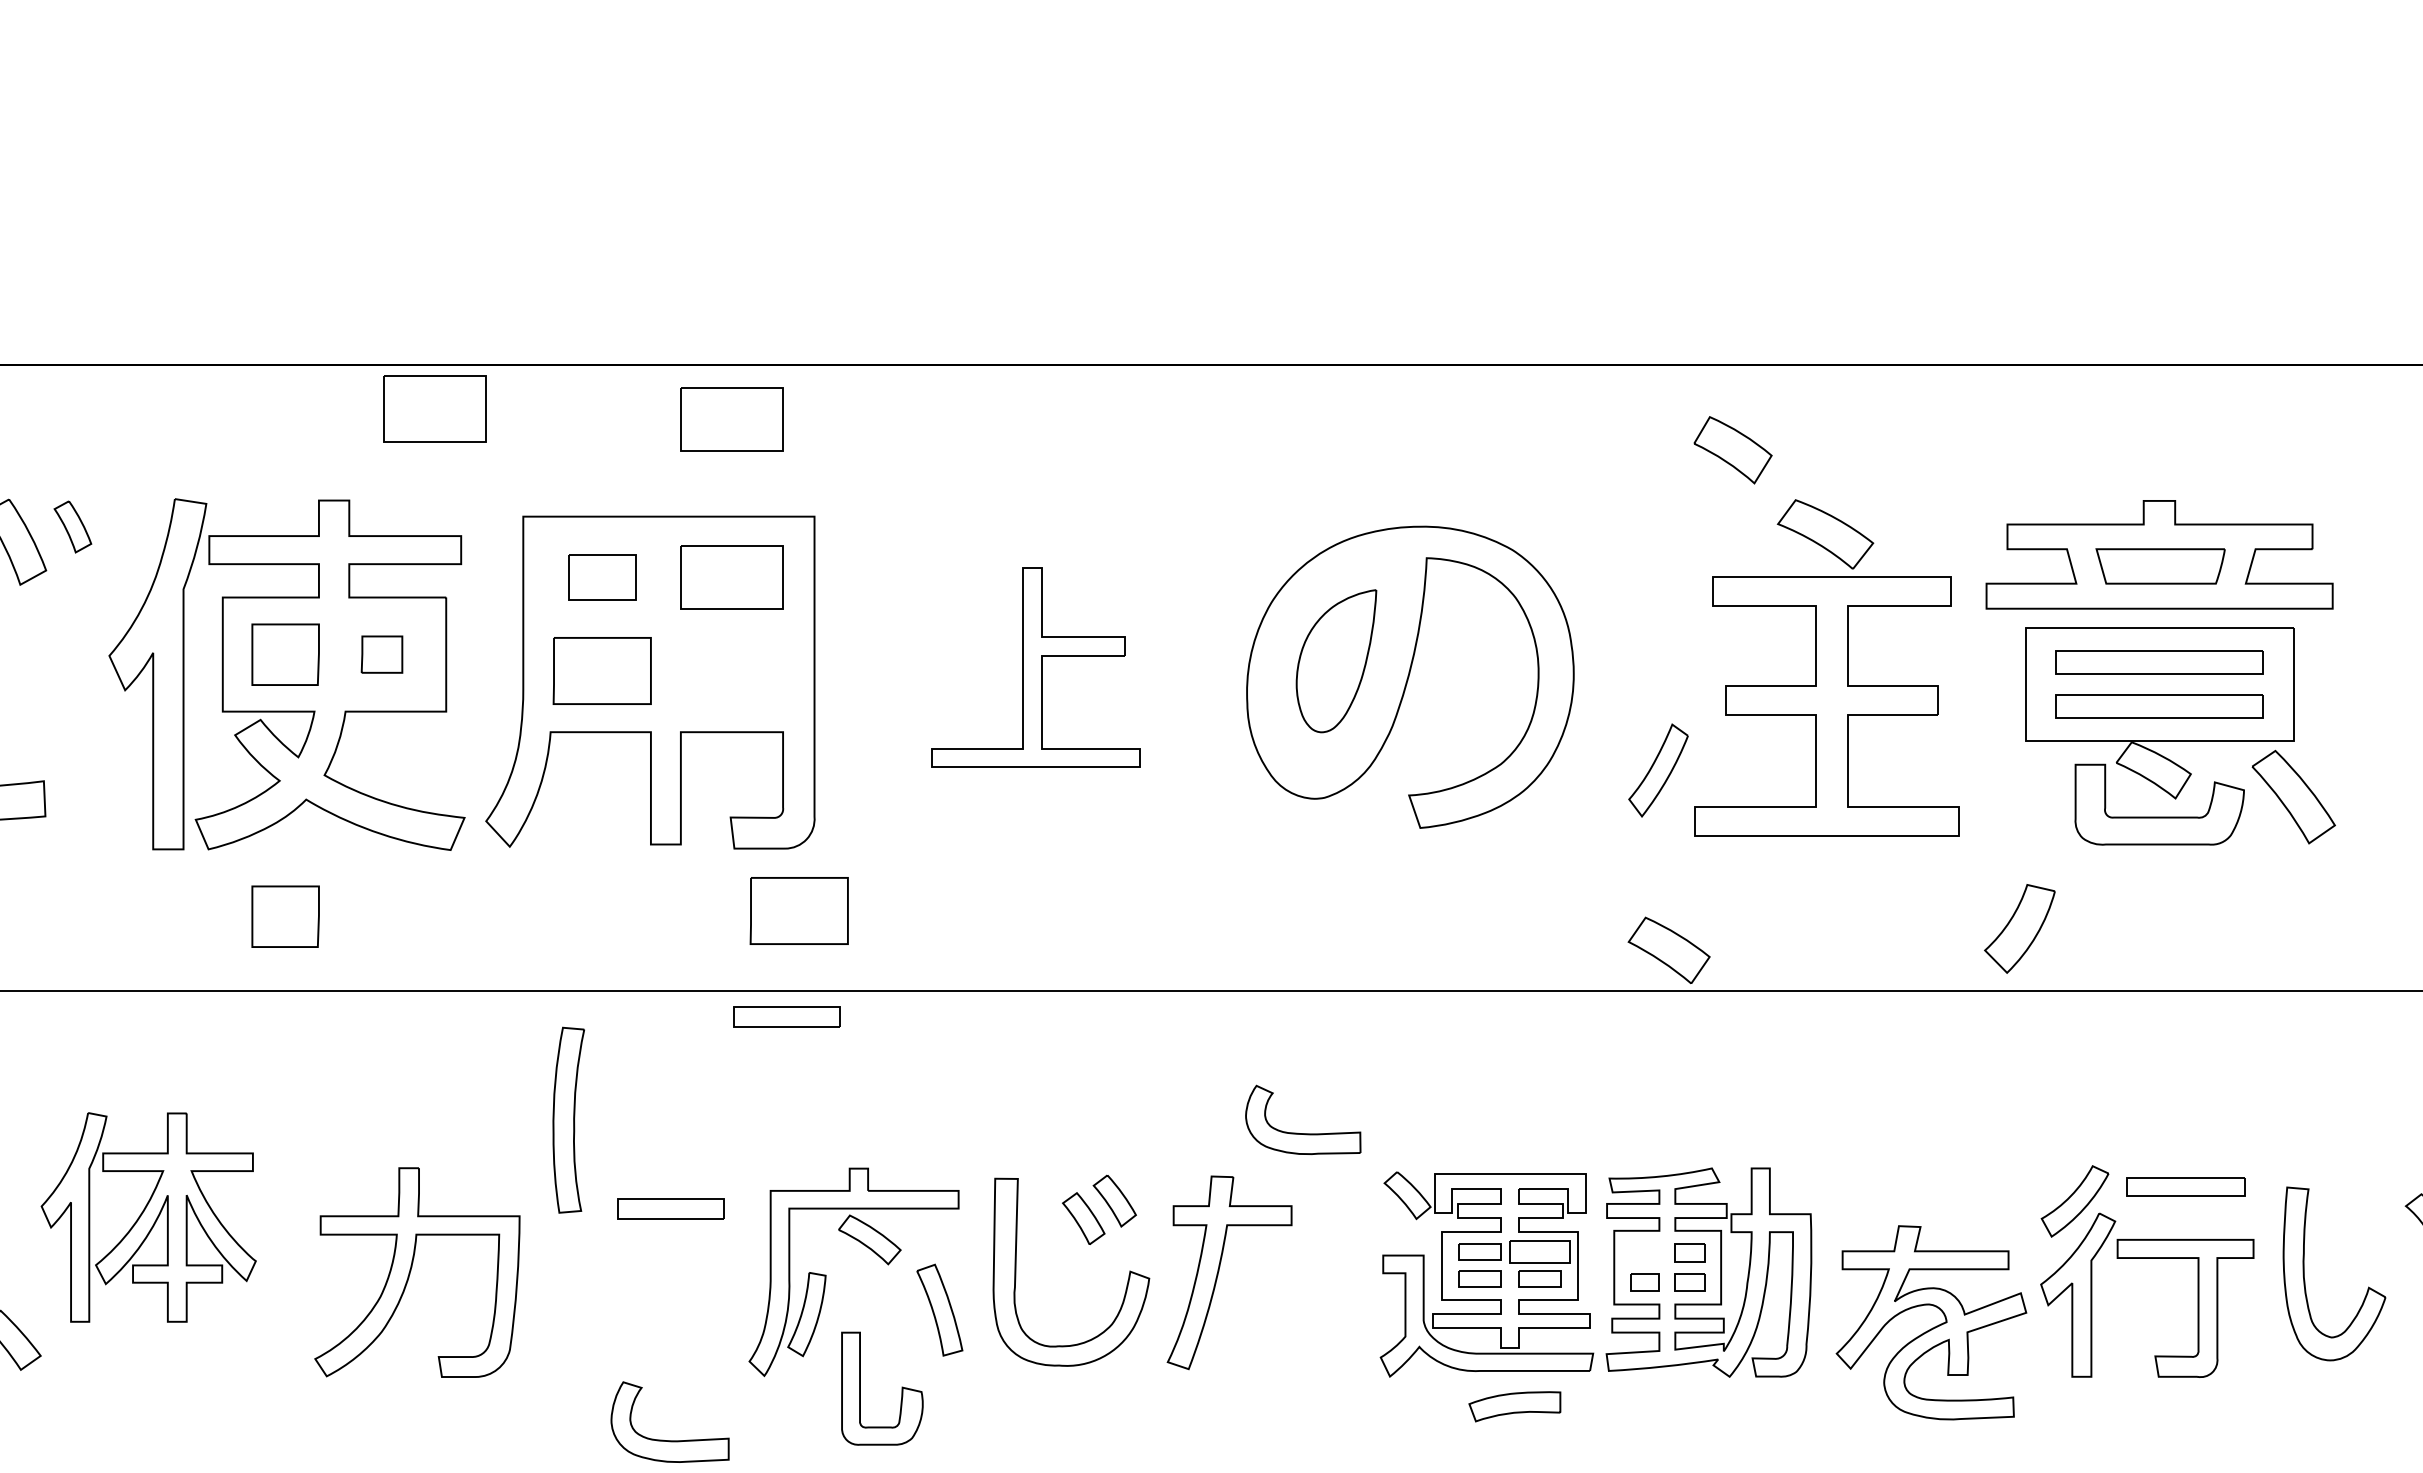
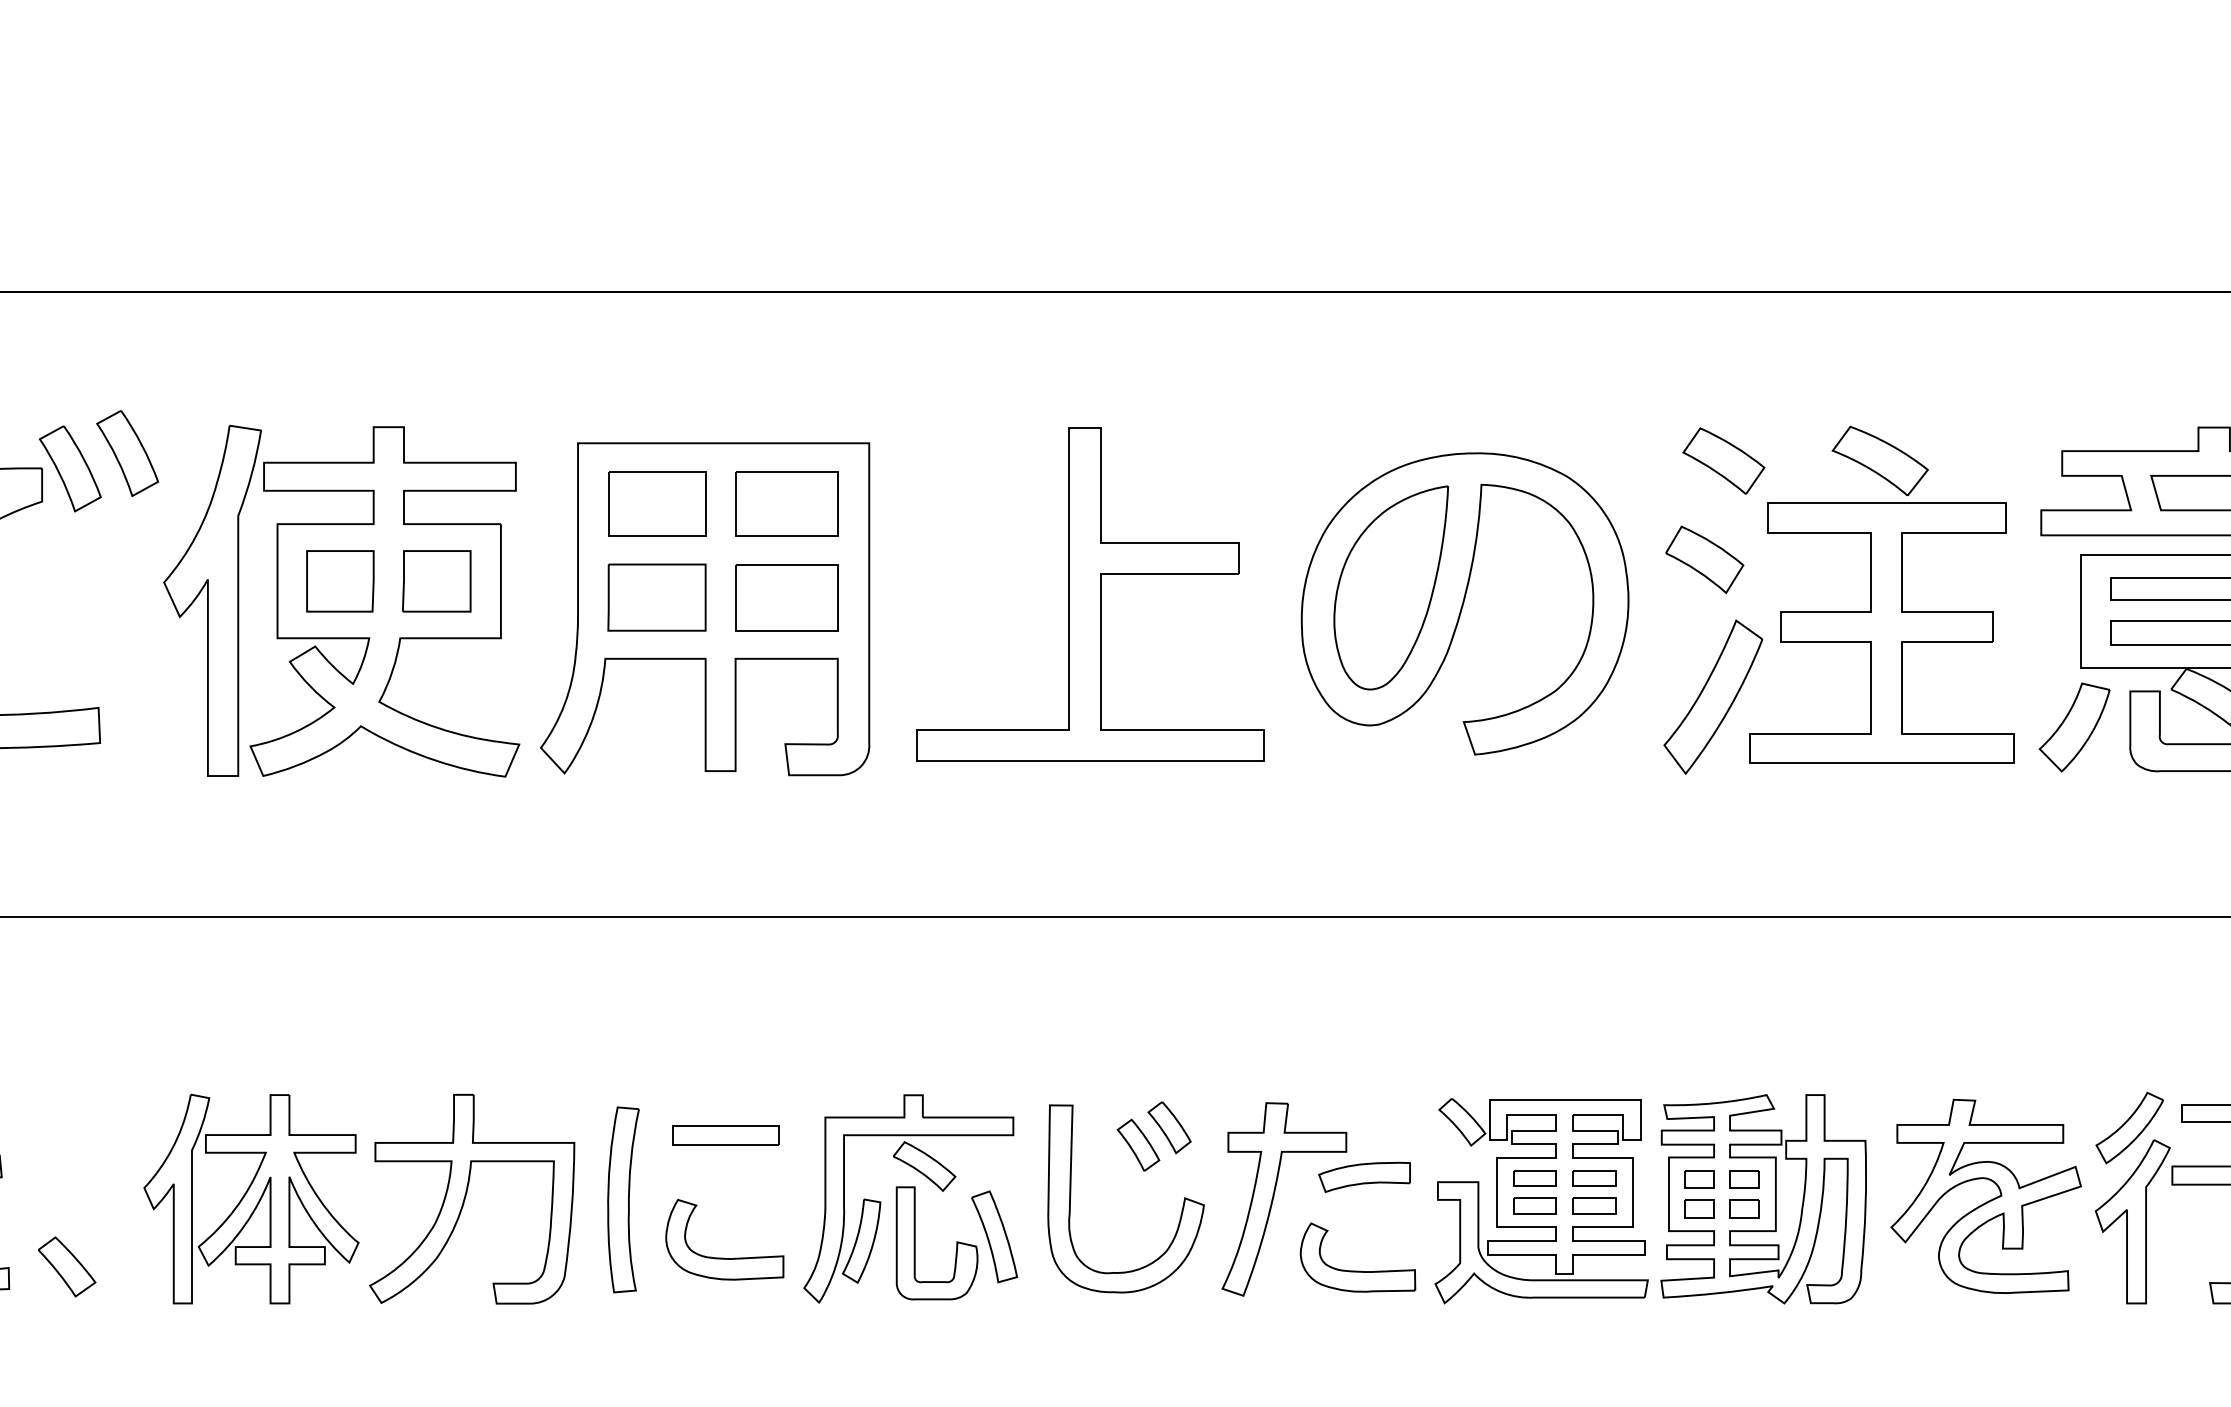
part: (434, 408) -> (786, 597), moved
part: (731, 419) -> (786, 346), removed
part: (1732, 450) -> (1704, 560), moved
part: (72, 526) -> (127, 453), size x1.67
part: (602, 577) -> (657, 504), size x1.43
part: (381, 654) -> (436, 581), size x1.67
part: (1336, 660) -> (1391, 587), size x1.43
part: (1035, 667) -> (1090, 594), size x1.67
part: (1658, 770) -> (1713, 697), size x1.67
part: (798, 910) -> (853, 837), removed
part: (285, 916) -> (340, 843), removed
part: (2019, 928) -> (2074, 727), moved
part: (1668, 949) -> (1723, 460), moved
part: (786, 1016) -> (841, 943), removed
part: (568, 1119) -> (623, 1199), moved
part: (1303, 1133) -> (1358, 1271), moved
part: (148, 1217) -> (251, 1199), moved
part: (1539, 1251) -> (1594, 1178), size x0.71
part: (1644, 1252) -> (1699, 1179), added
part: (1931, 1322) -> (1986, 1196), moved
part: (901, 1388) -> (956, 1243), moved
part: (1514, 1406) -> (1364, 1177), moved
part: (663, 1439) -> (718, 1257), moved

